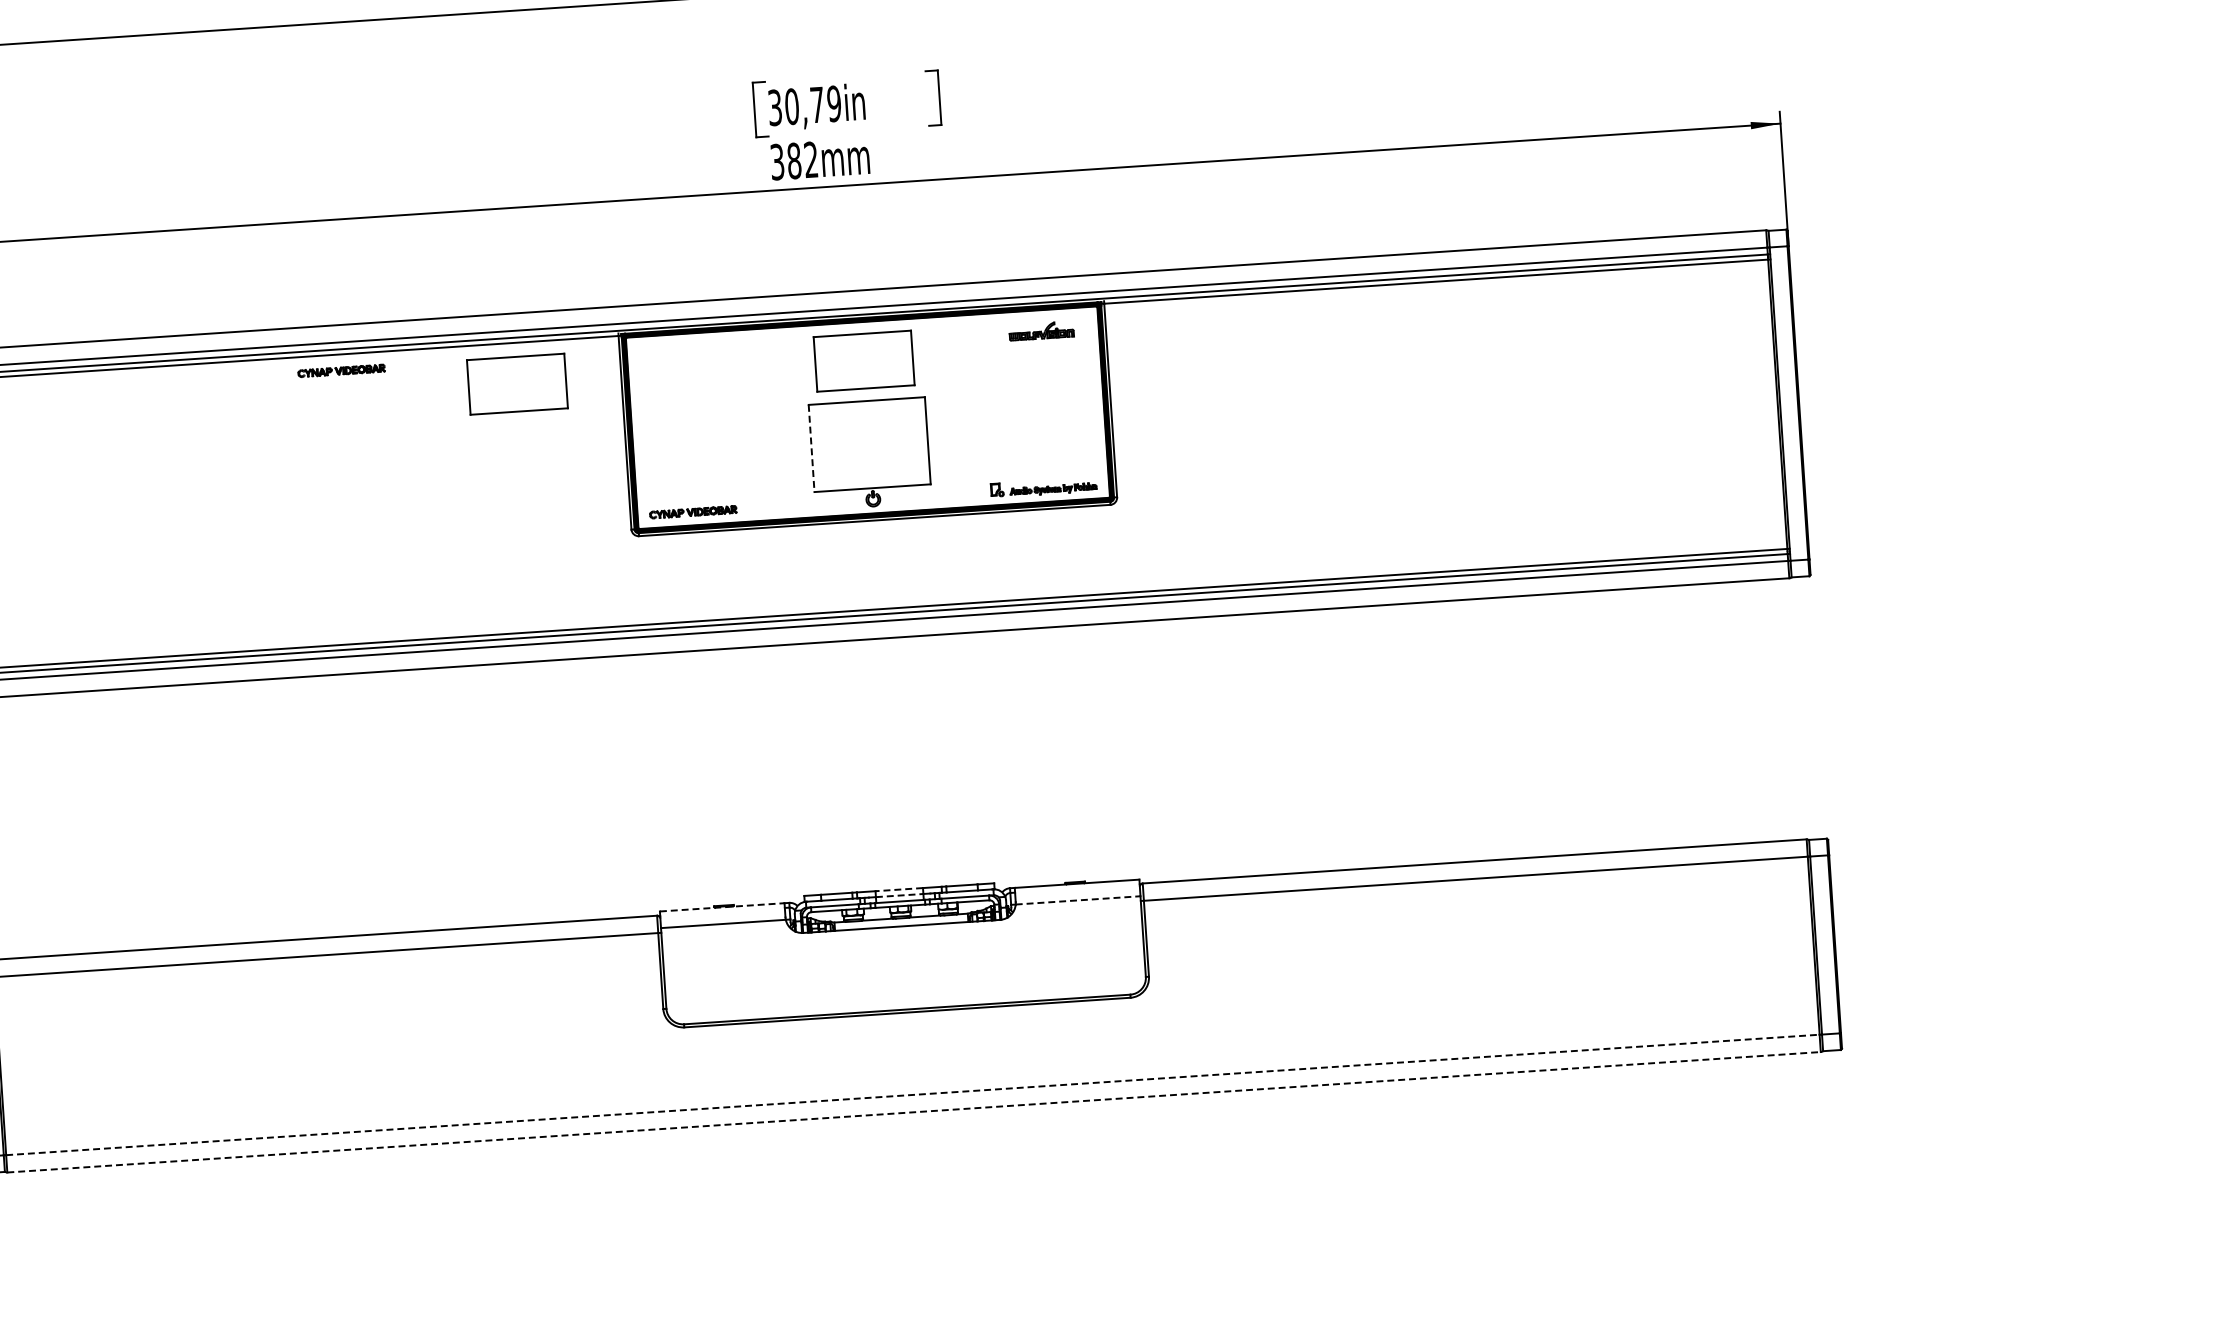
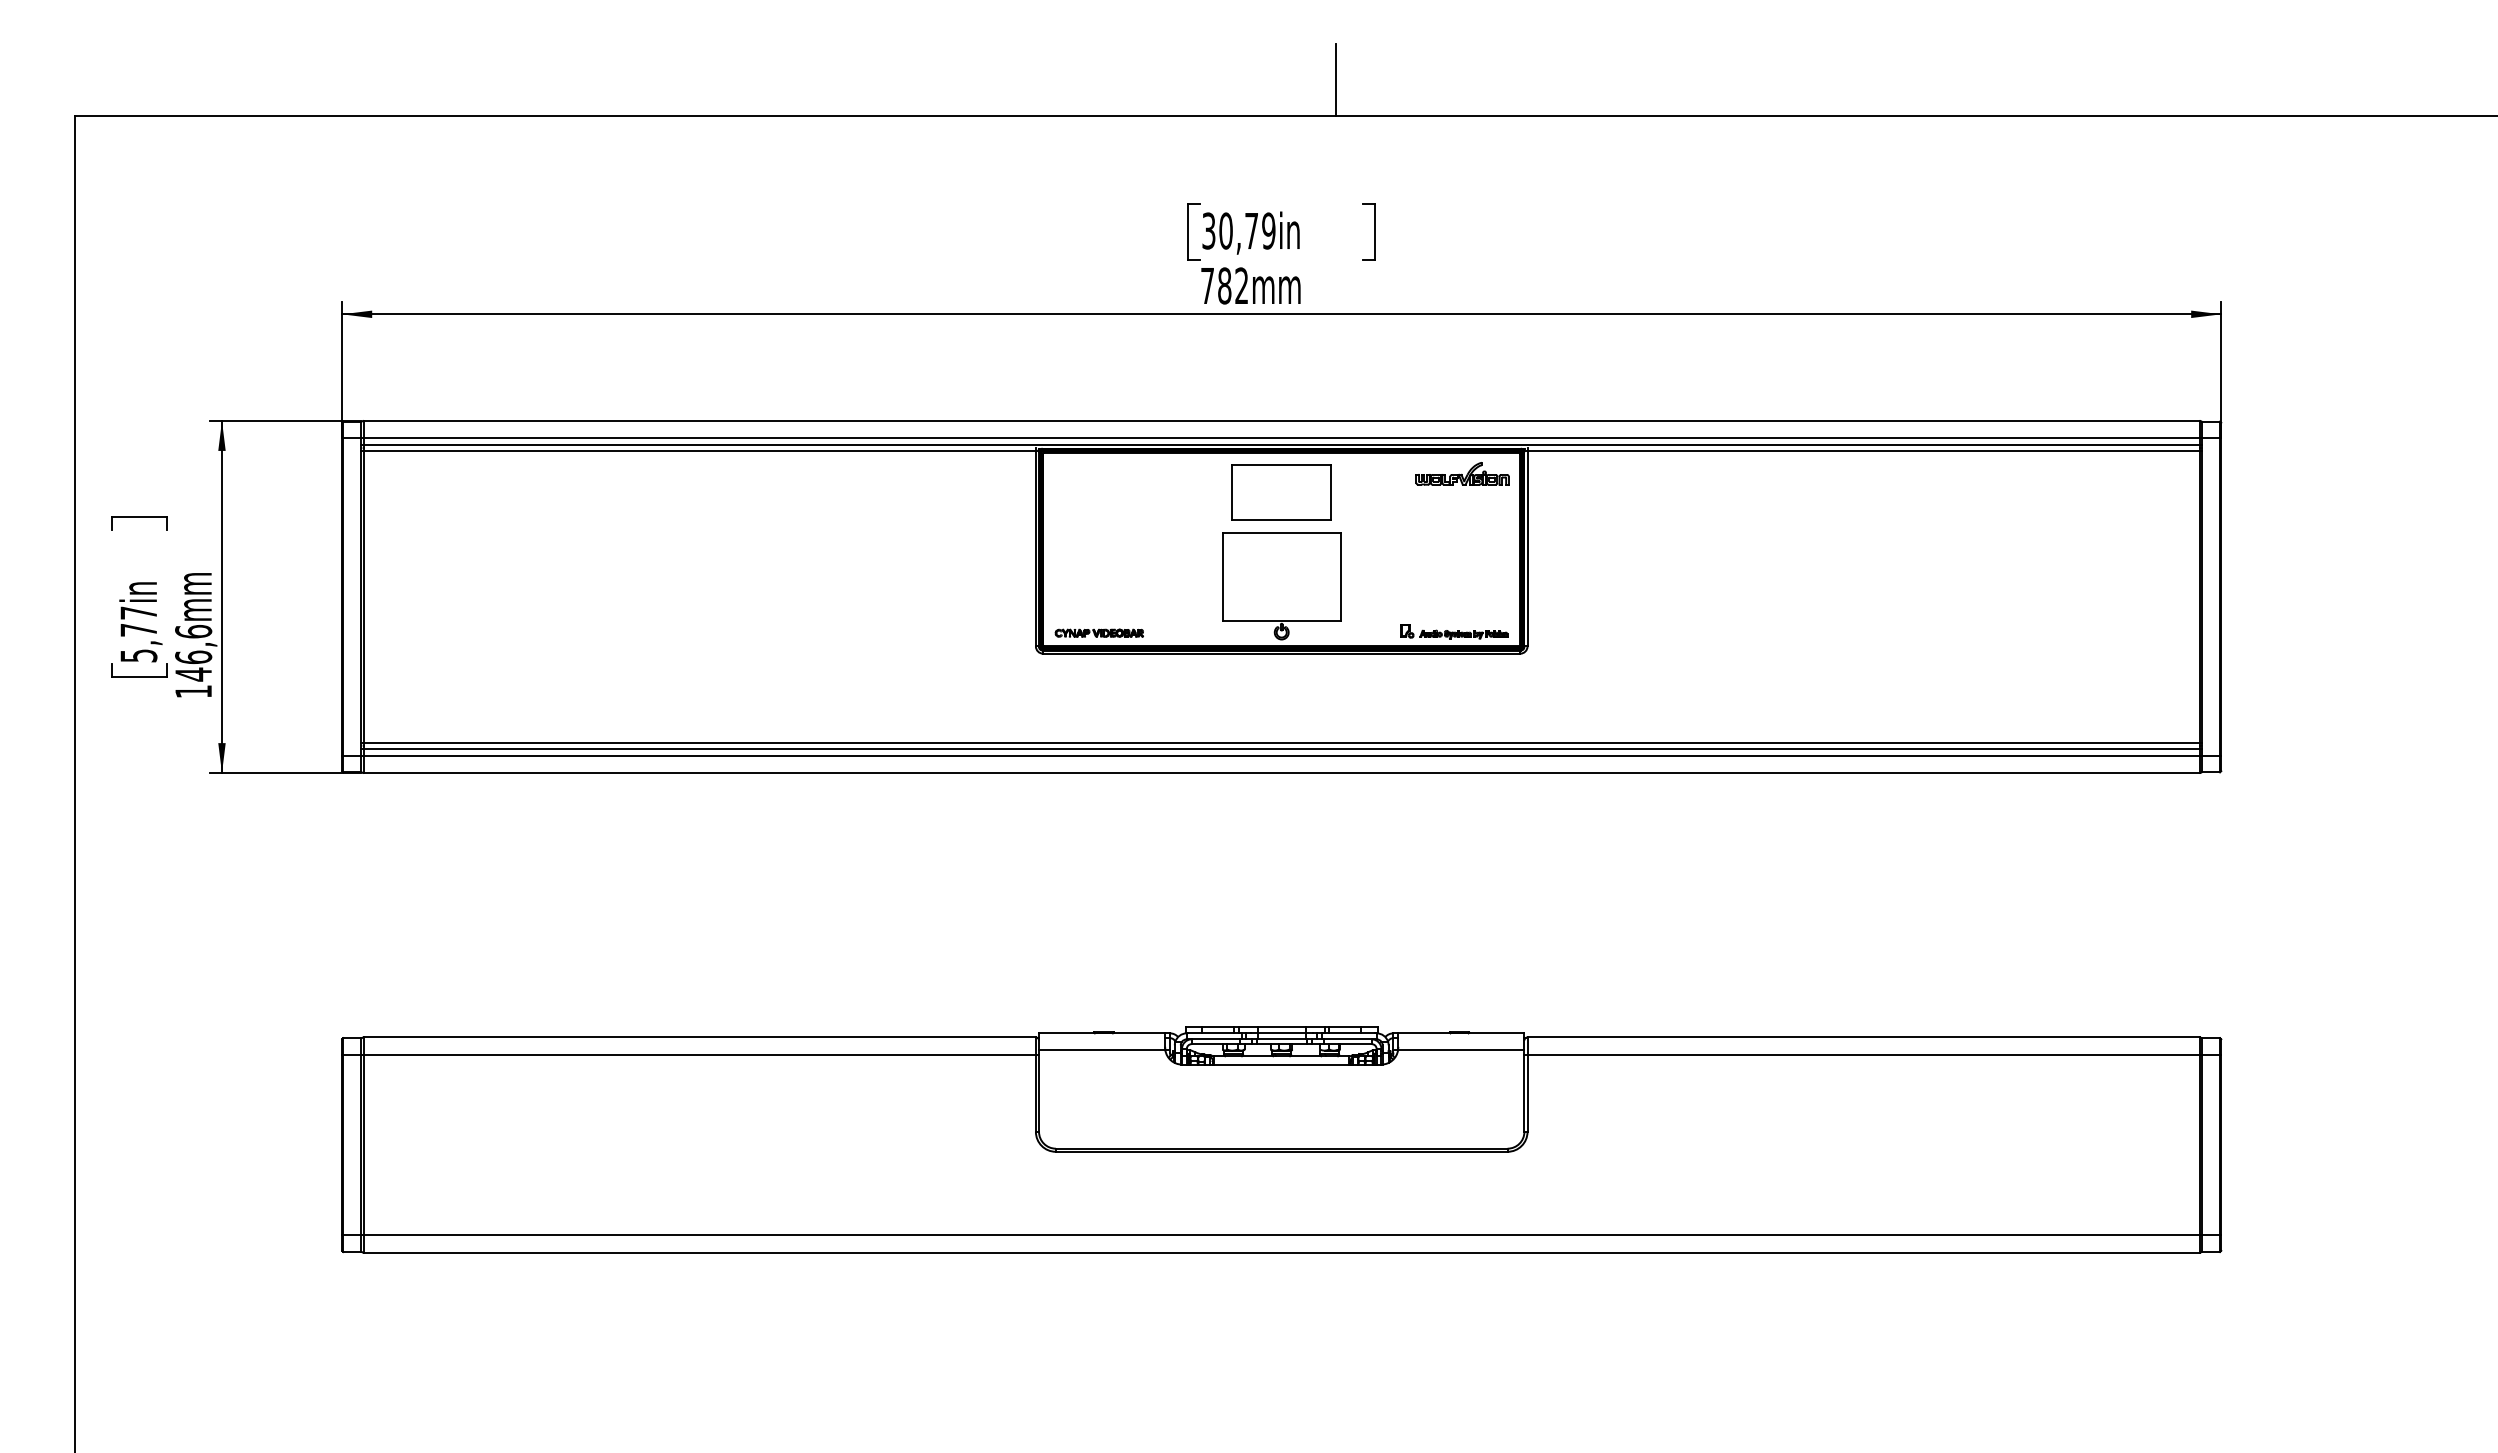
text: (777, 161) -> (1207, 285), 382mm -> 782mm
part: (1041, 330) -> (1462, 473), size x1.43
part: (340, 370) -> (753, 466), removed
part: (517, 384) -> (930, 492), removed
line: (811, 449) -> (1222, 577), dashed -> solid
line: (899, 889) -> (1281, 1027), dashed -> solid
line: (900, 895) -> (1282, 1033), dashed -> solid
line: (1078, 900) -> (1461, 1050), dashed -> solid
line: (722, 907) -> (1102, 1033), dashed -> solid
line: (912, 1095) -> (1281, 1235), dashed -> solid
line: (913, 1112) -> (1281, 1252), dashed -> solid

